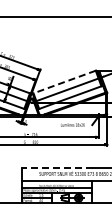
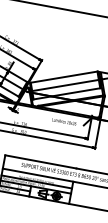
line: (64, 82) -> (63, 77), dashed -> solid
line: (56, 167) -> (40, 161), dashed -> solid

